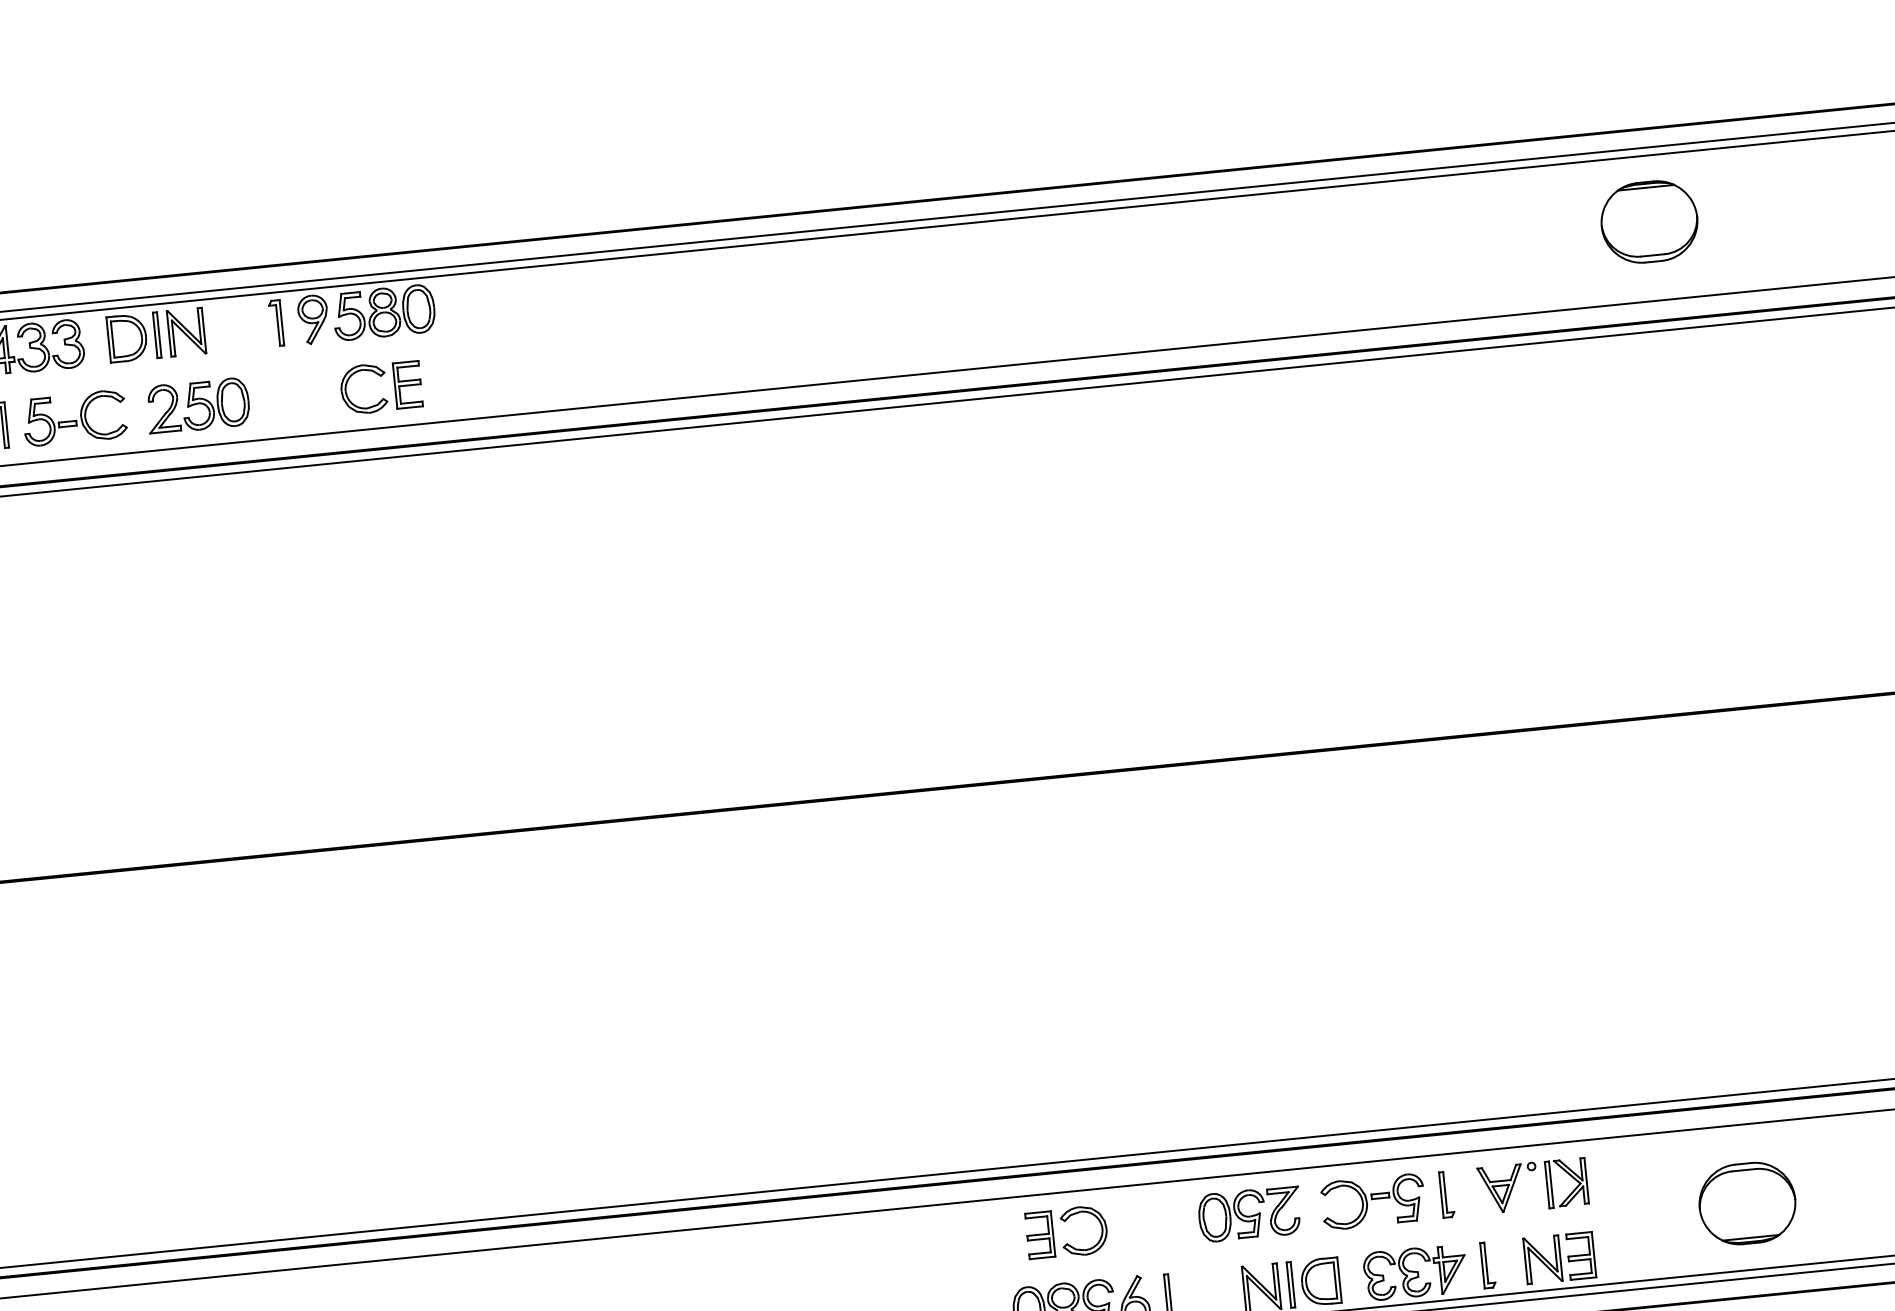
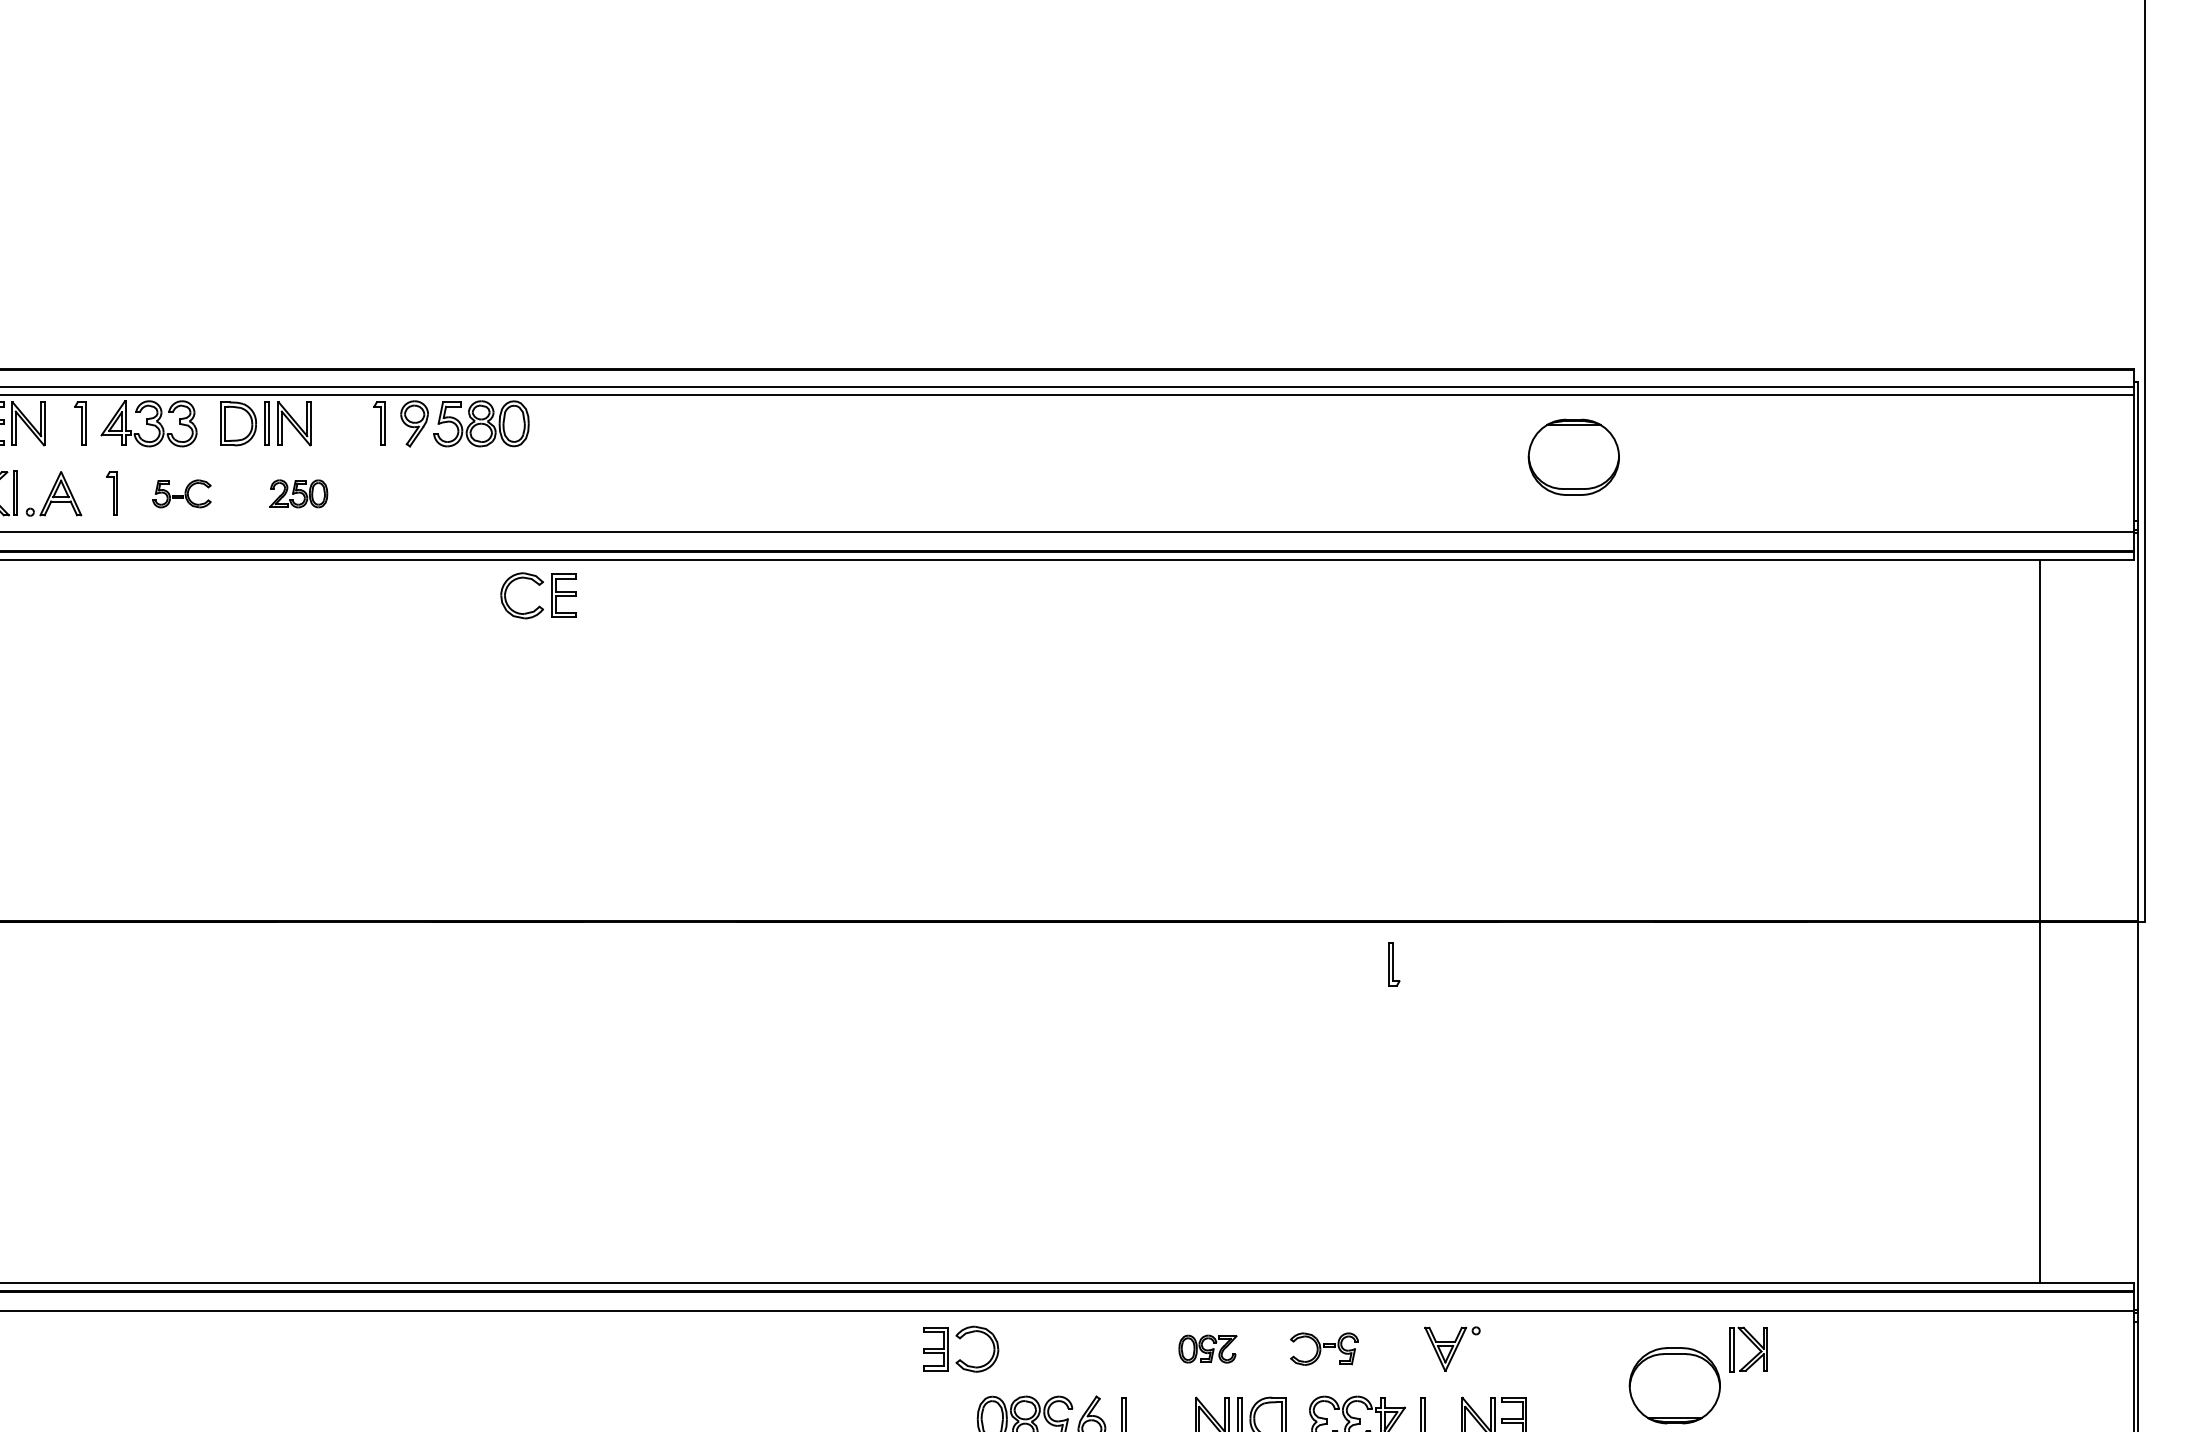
part: (1648, 221) -> (1573, 456), moved
part: (379, 376) -> (538, 585), moved
part: (198, 405) -> (298, 493), size x0.6
part: (74, 417) -> (181, 493), size x0.6
part: (1571, 1177) -> (1753, 1344), moved
part: (1447, 1194) -> (1394, 964), moved
part: (1373, 1201) -> (1324, 1348), size x0.7
part: (1249, 1213) -> (1207, 1348), size x0.6
part: (1065, 1222) -> (960, 1339), moved

